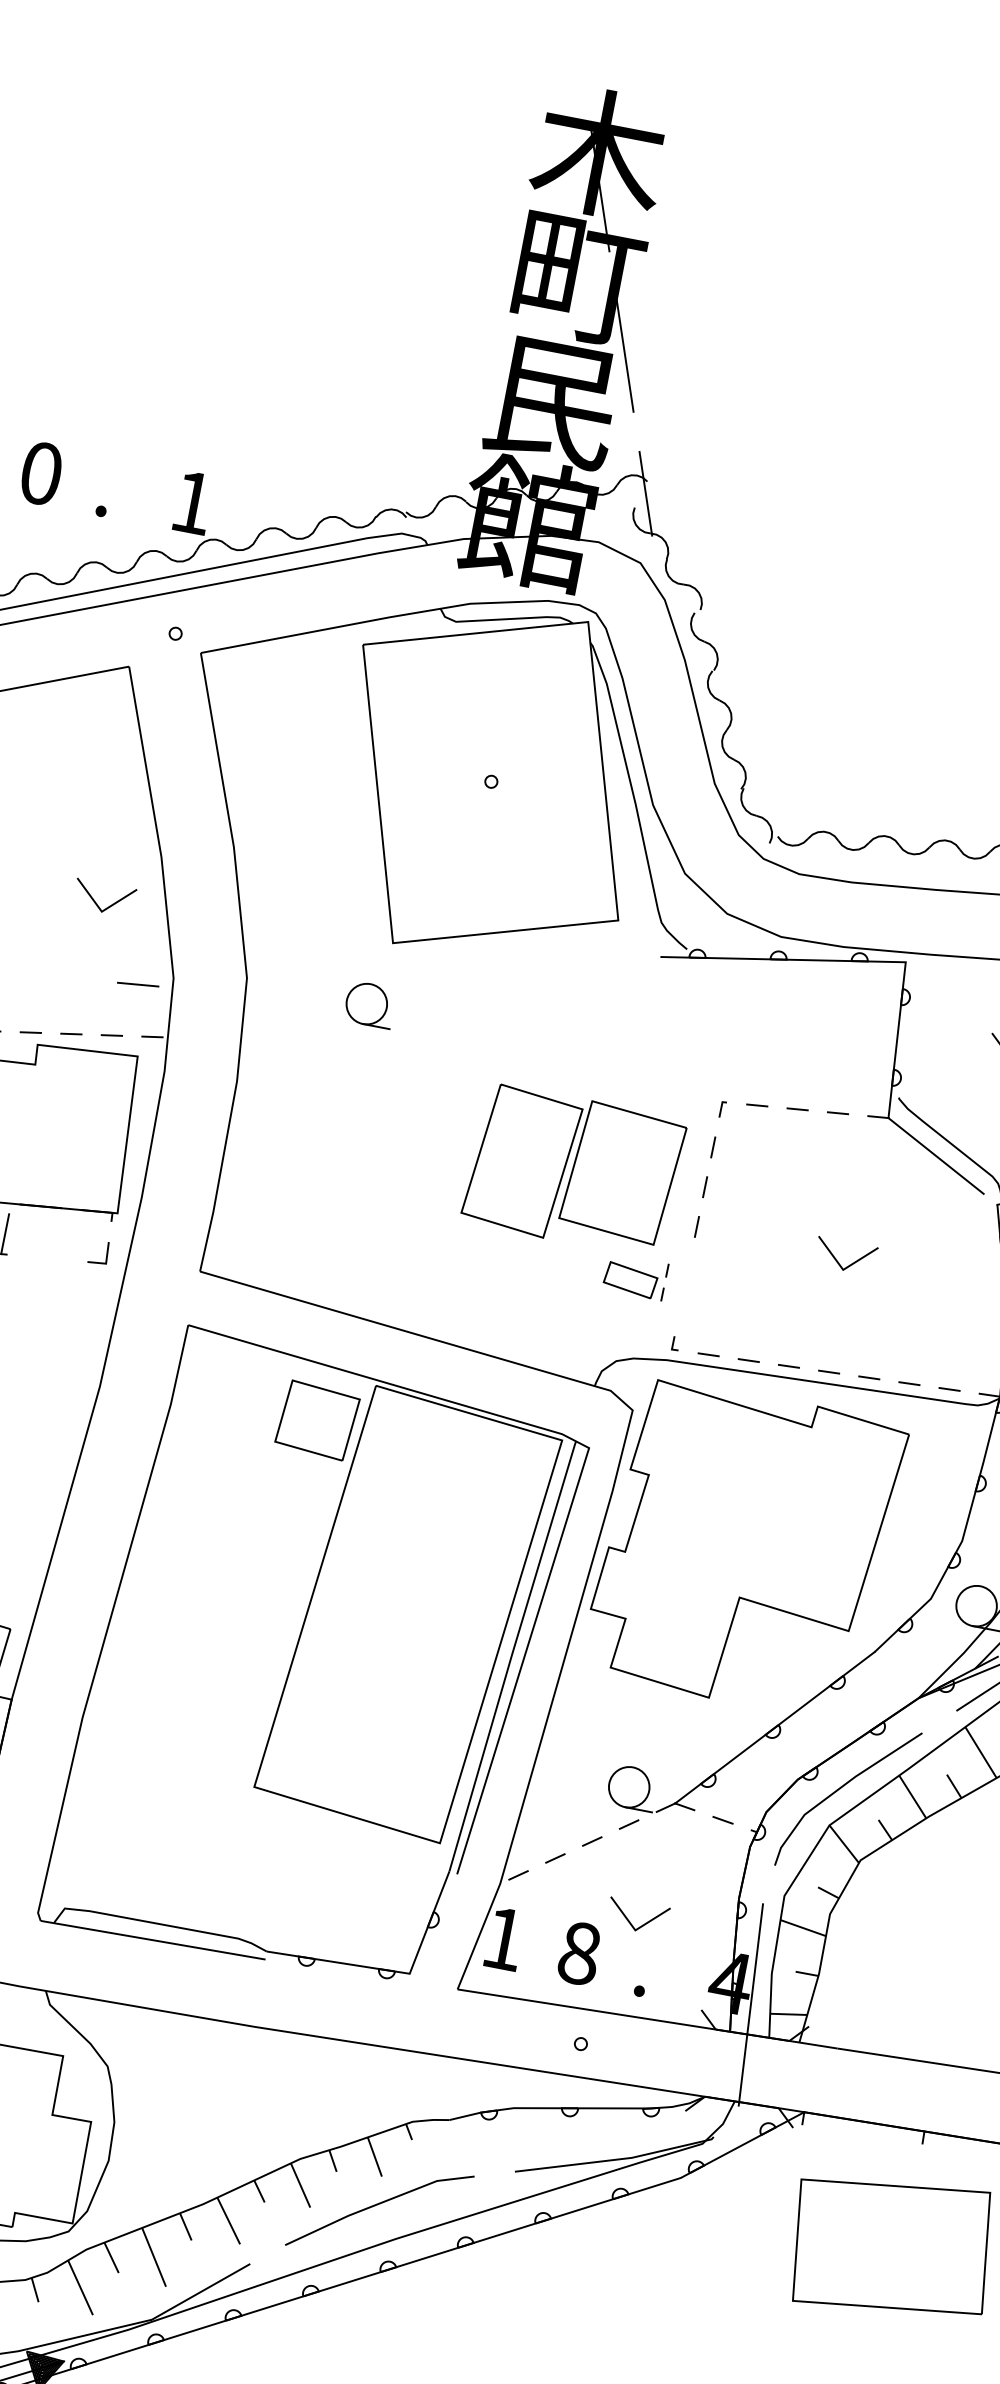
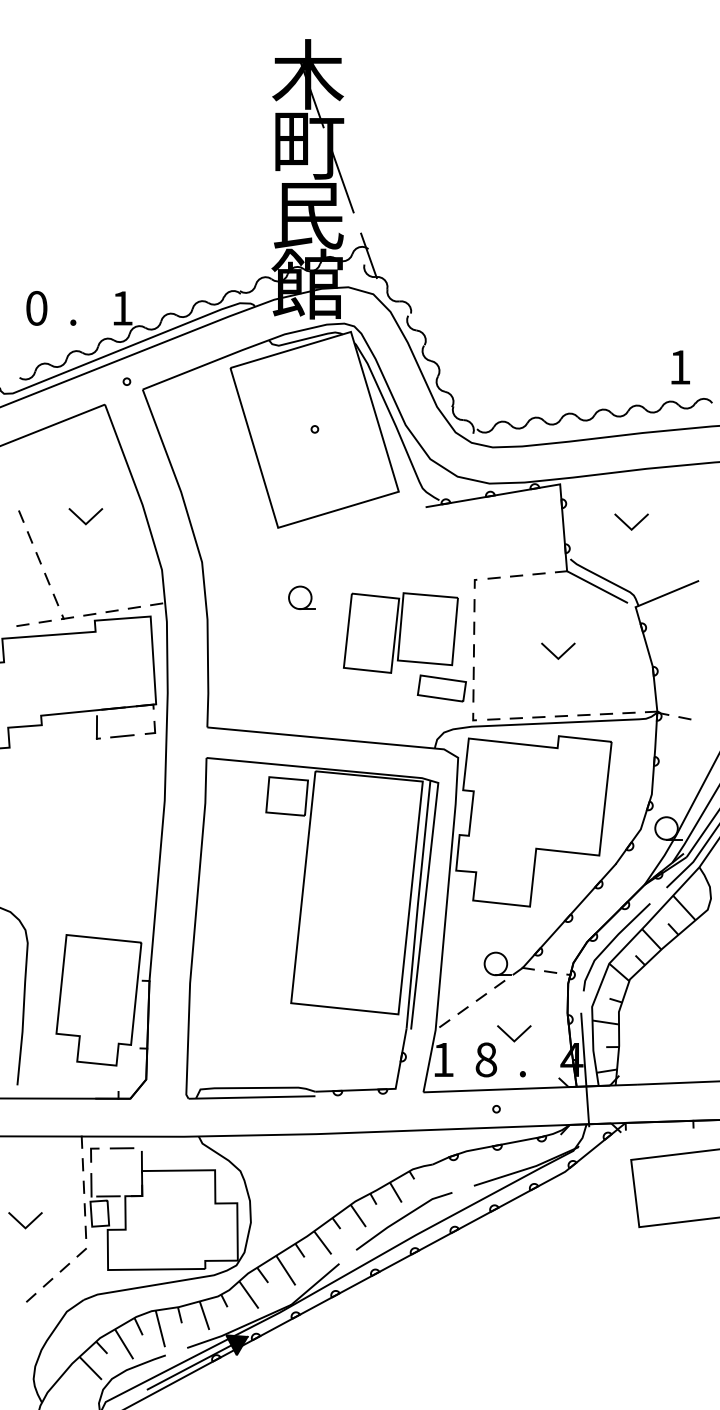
line: (97, 902) -> (82, 519), moved
line: (138, 985) -> (122, 736), moved
part: (369, 1003) -> (301, 597), moved
part: (635, 1276) -> (445, 684), size x1.67

